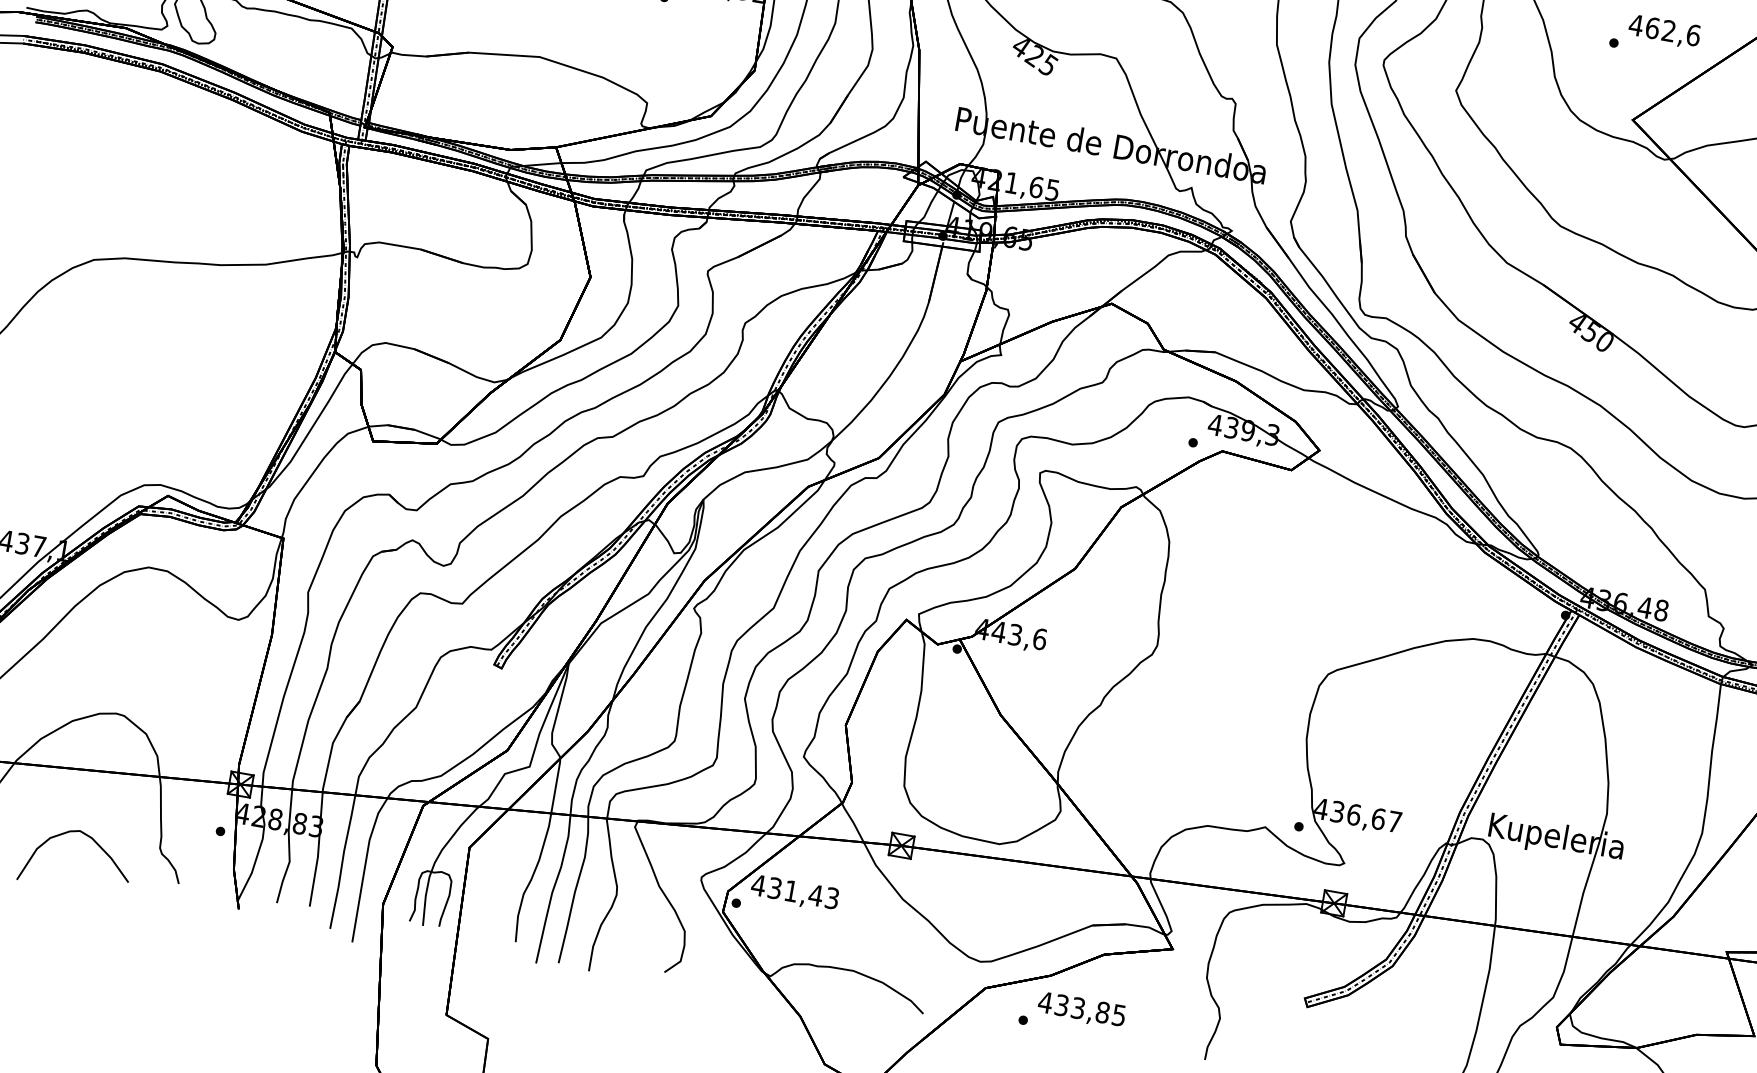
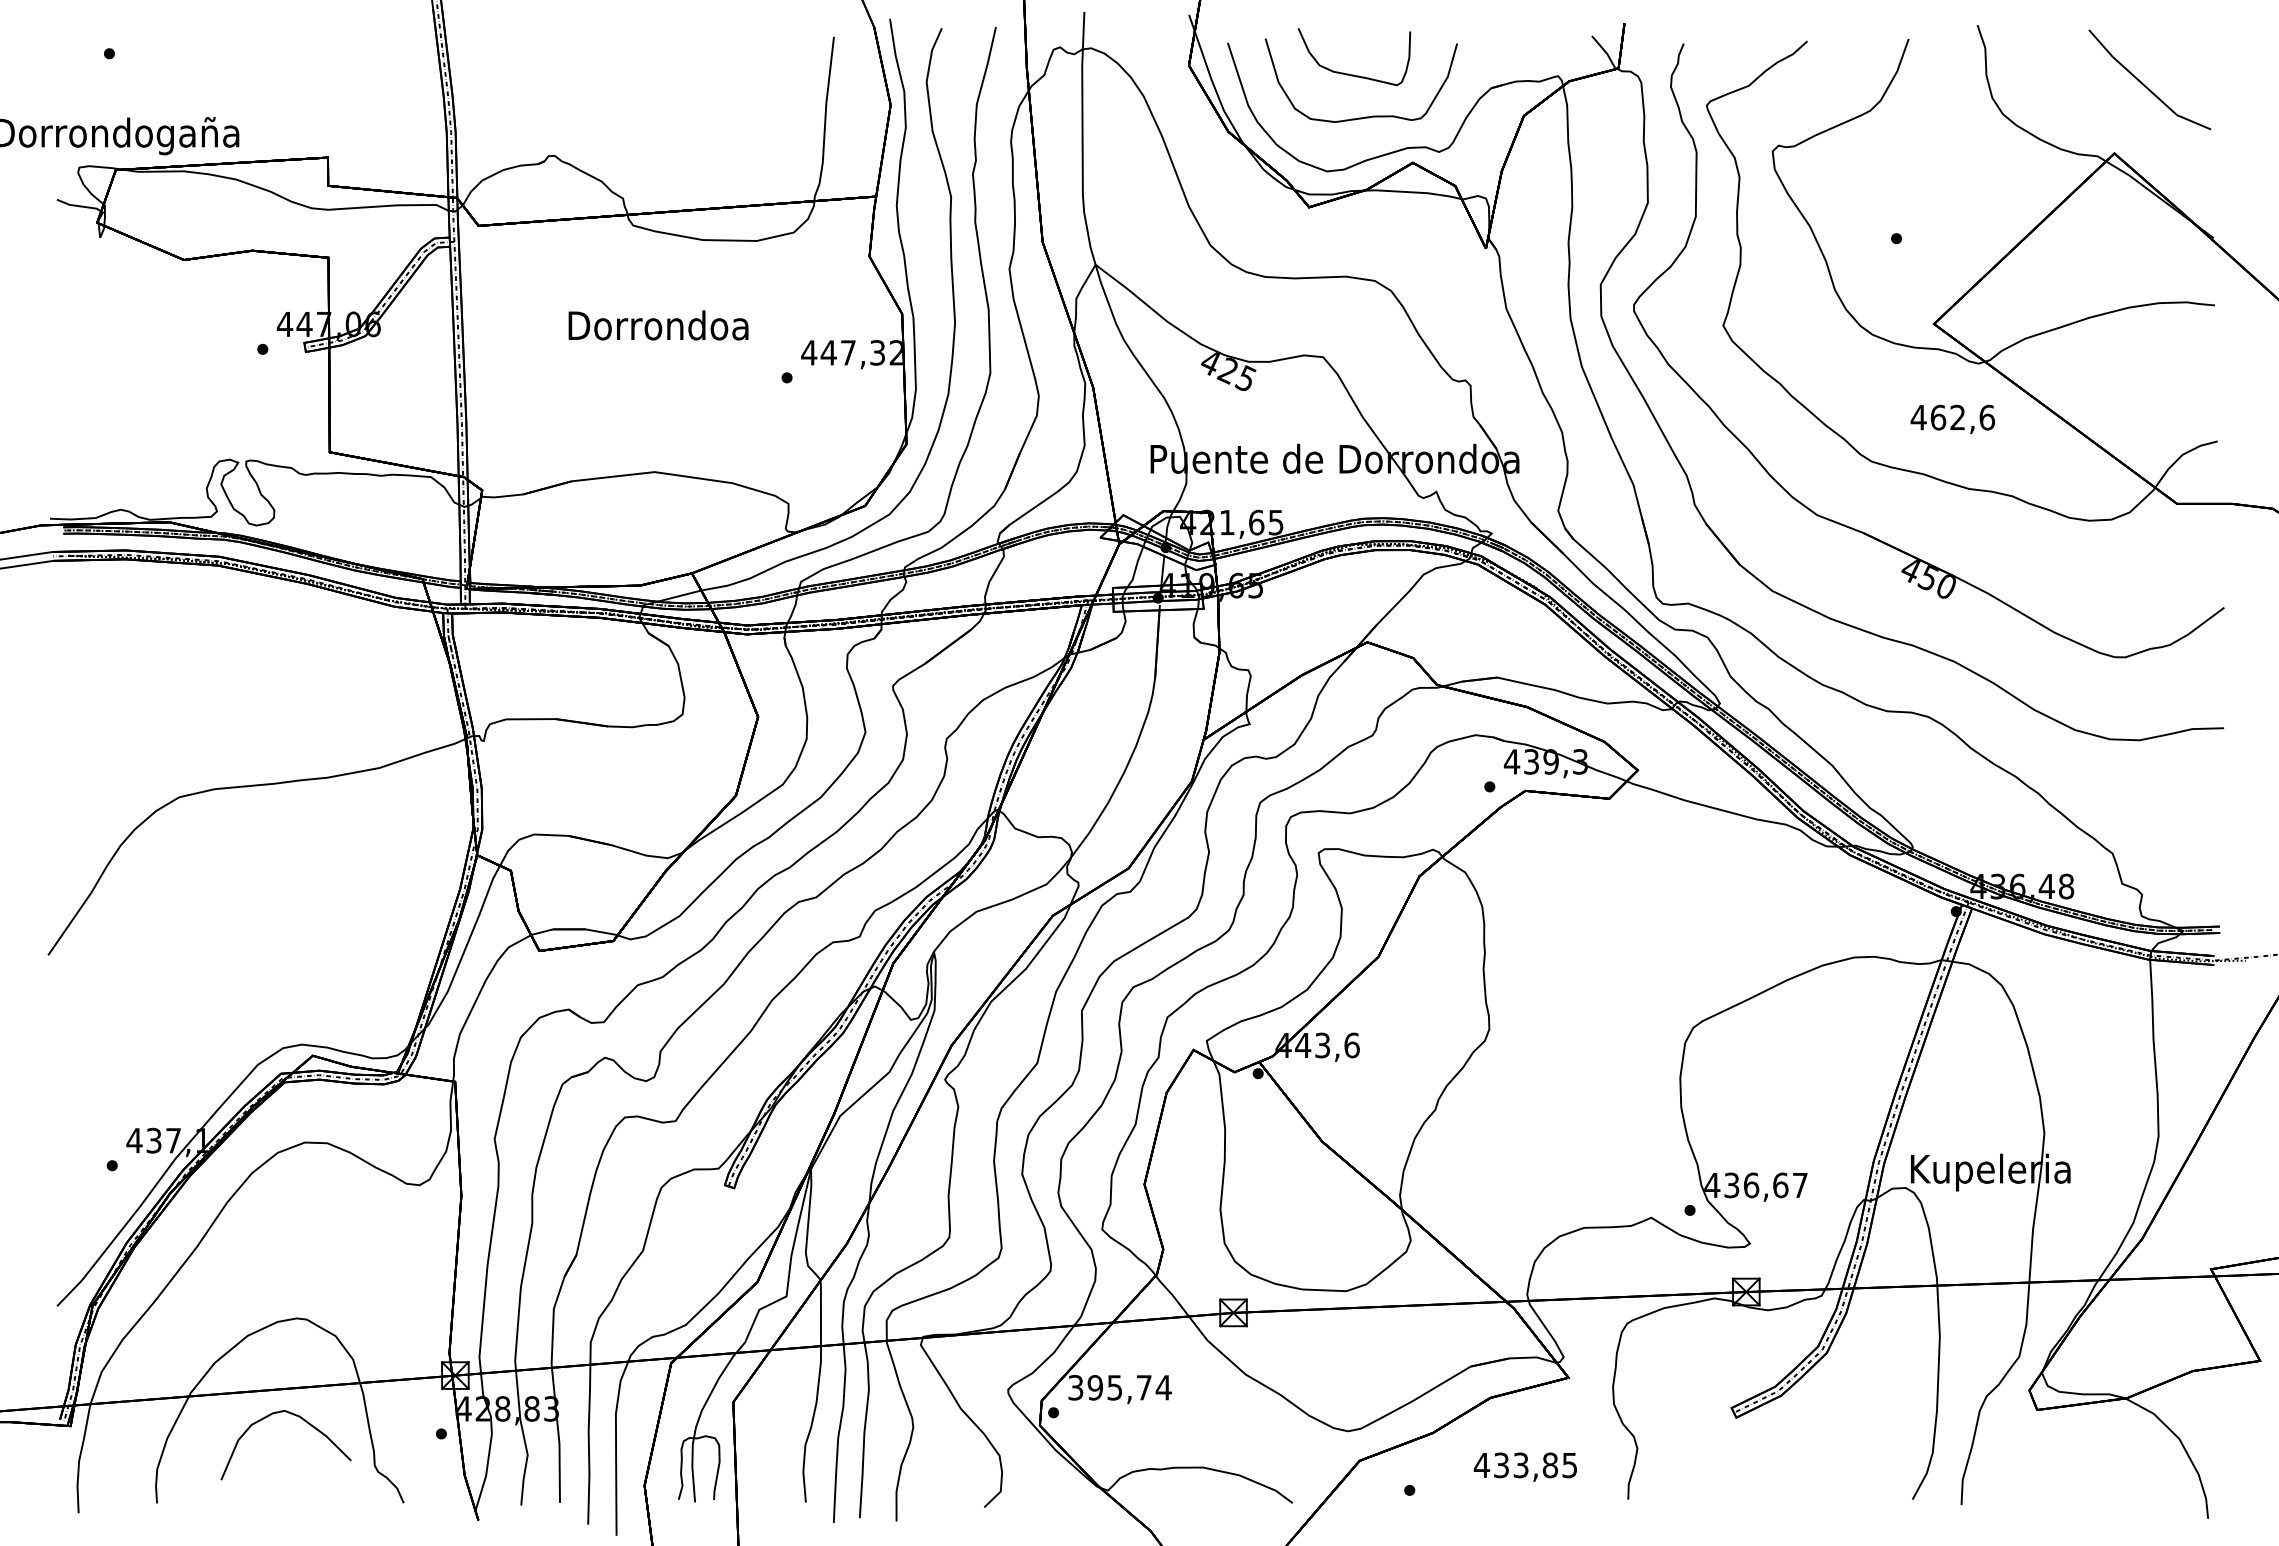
text: (1664, 31) -> (1952, 418), moved
curve: (95, 843) -> (305, 1422), moved
text: (795, 891) -> (1119, 1387), 431,43 -> 395,74
text: (1080, 1009) -> (1524, 1466), moved

